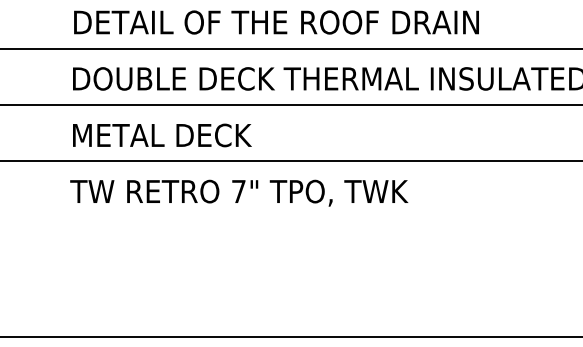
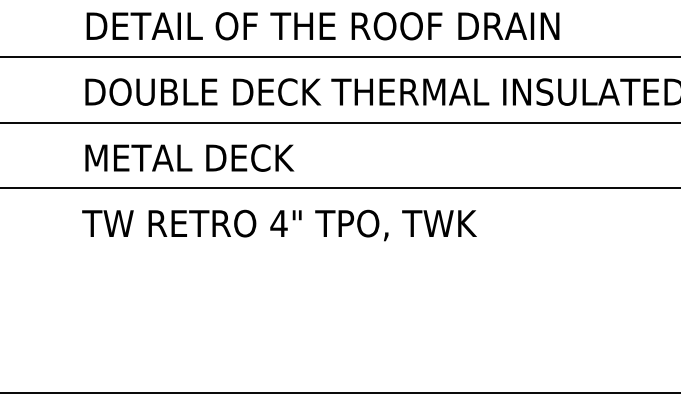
text: (238, 191) -> (278, 223), 7" -> 4"

